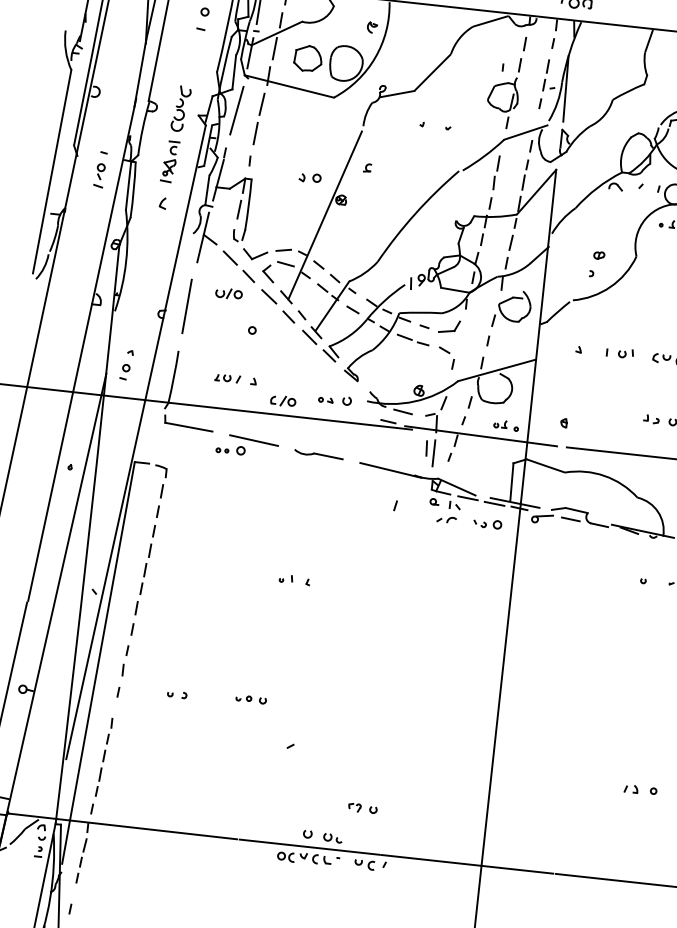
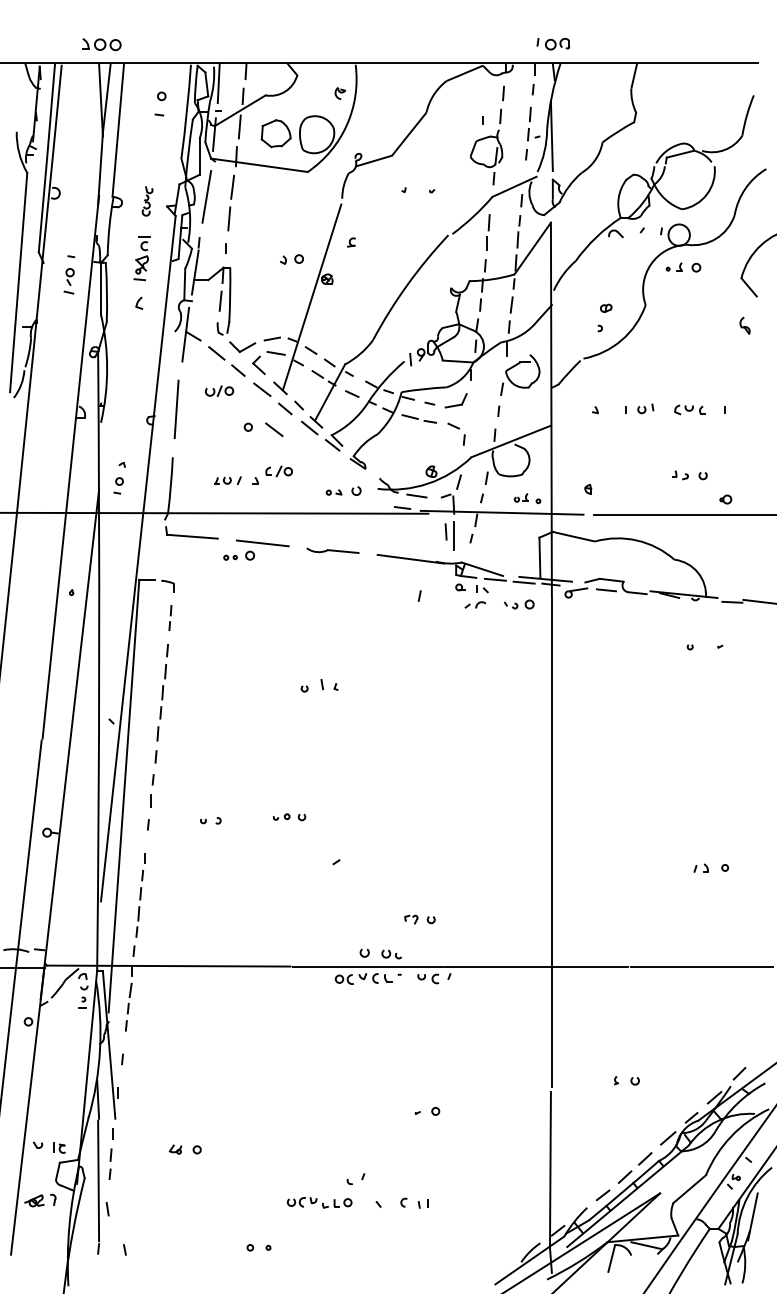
part: (180, 108) -> (147, 201), size x0.6
line: (276, 335) -> (274, 429), added
part: (282, 401) -> (278, 471), moved
part: (160, 500) -> (170, 617), size x0.7
part: (286, 578) -> (312, 685), size x1.6

